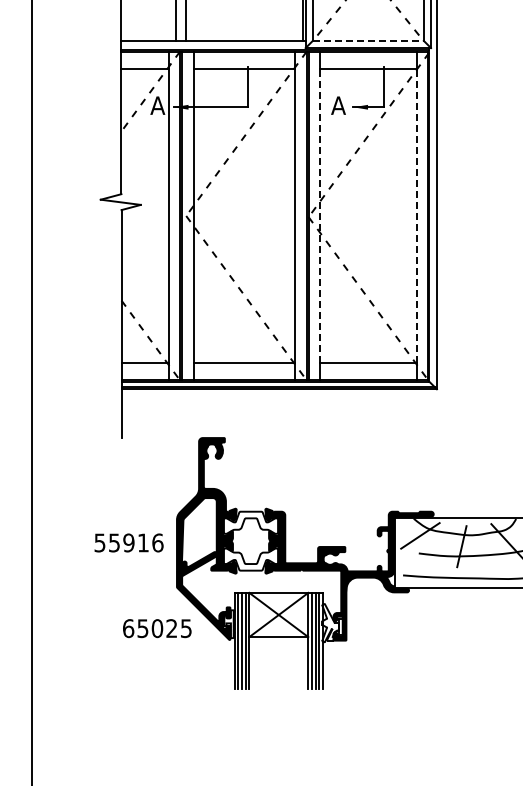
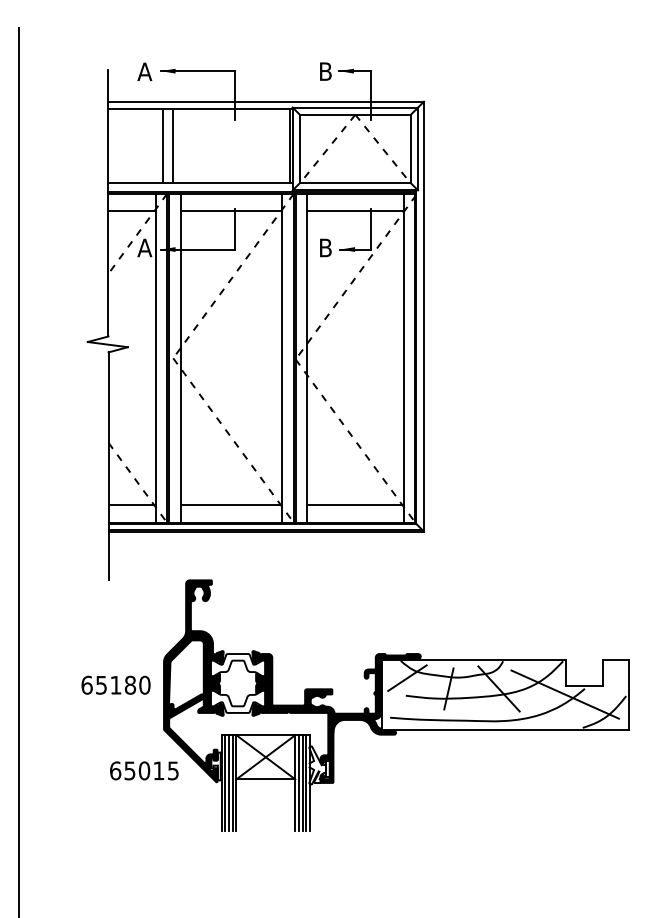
line: (368, 41) -> (355, 183), dashed -> solid
text: (338, 105) -> (325, 247), A -> B
line: (320, 215) -> (307, 357), dashed -> solid
line: (416, 215) -> (403, 357), dashed -> solid
text: (128, 542) -> (115, 684), 55916 -> 65180
text: (171, 628) -> (158, 770), 65025 -> 65015

